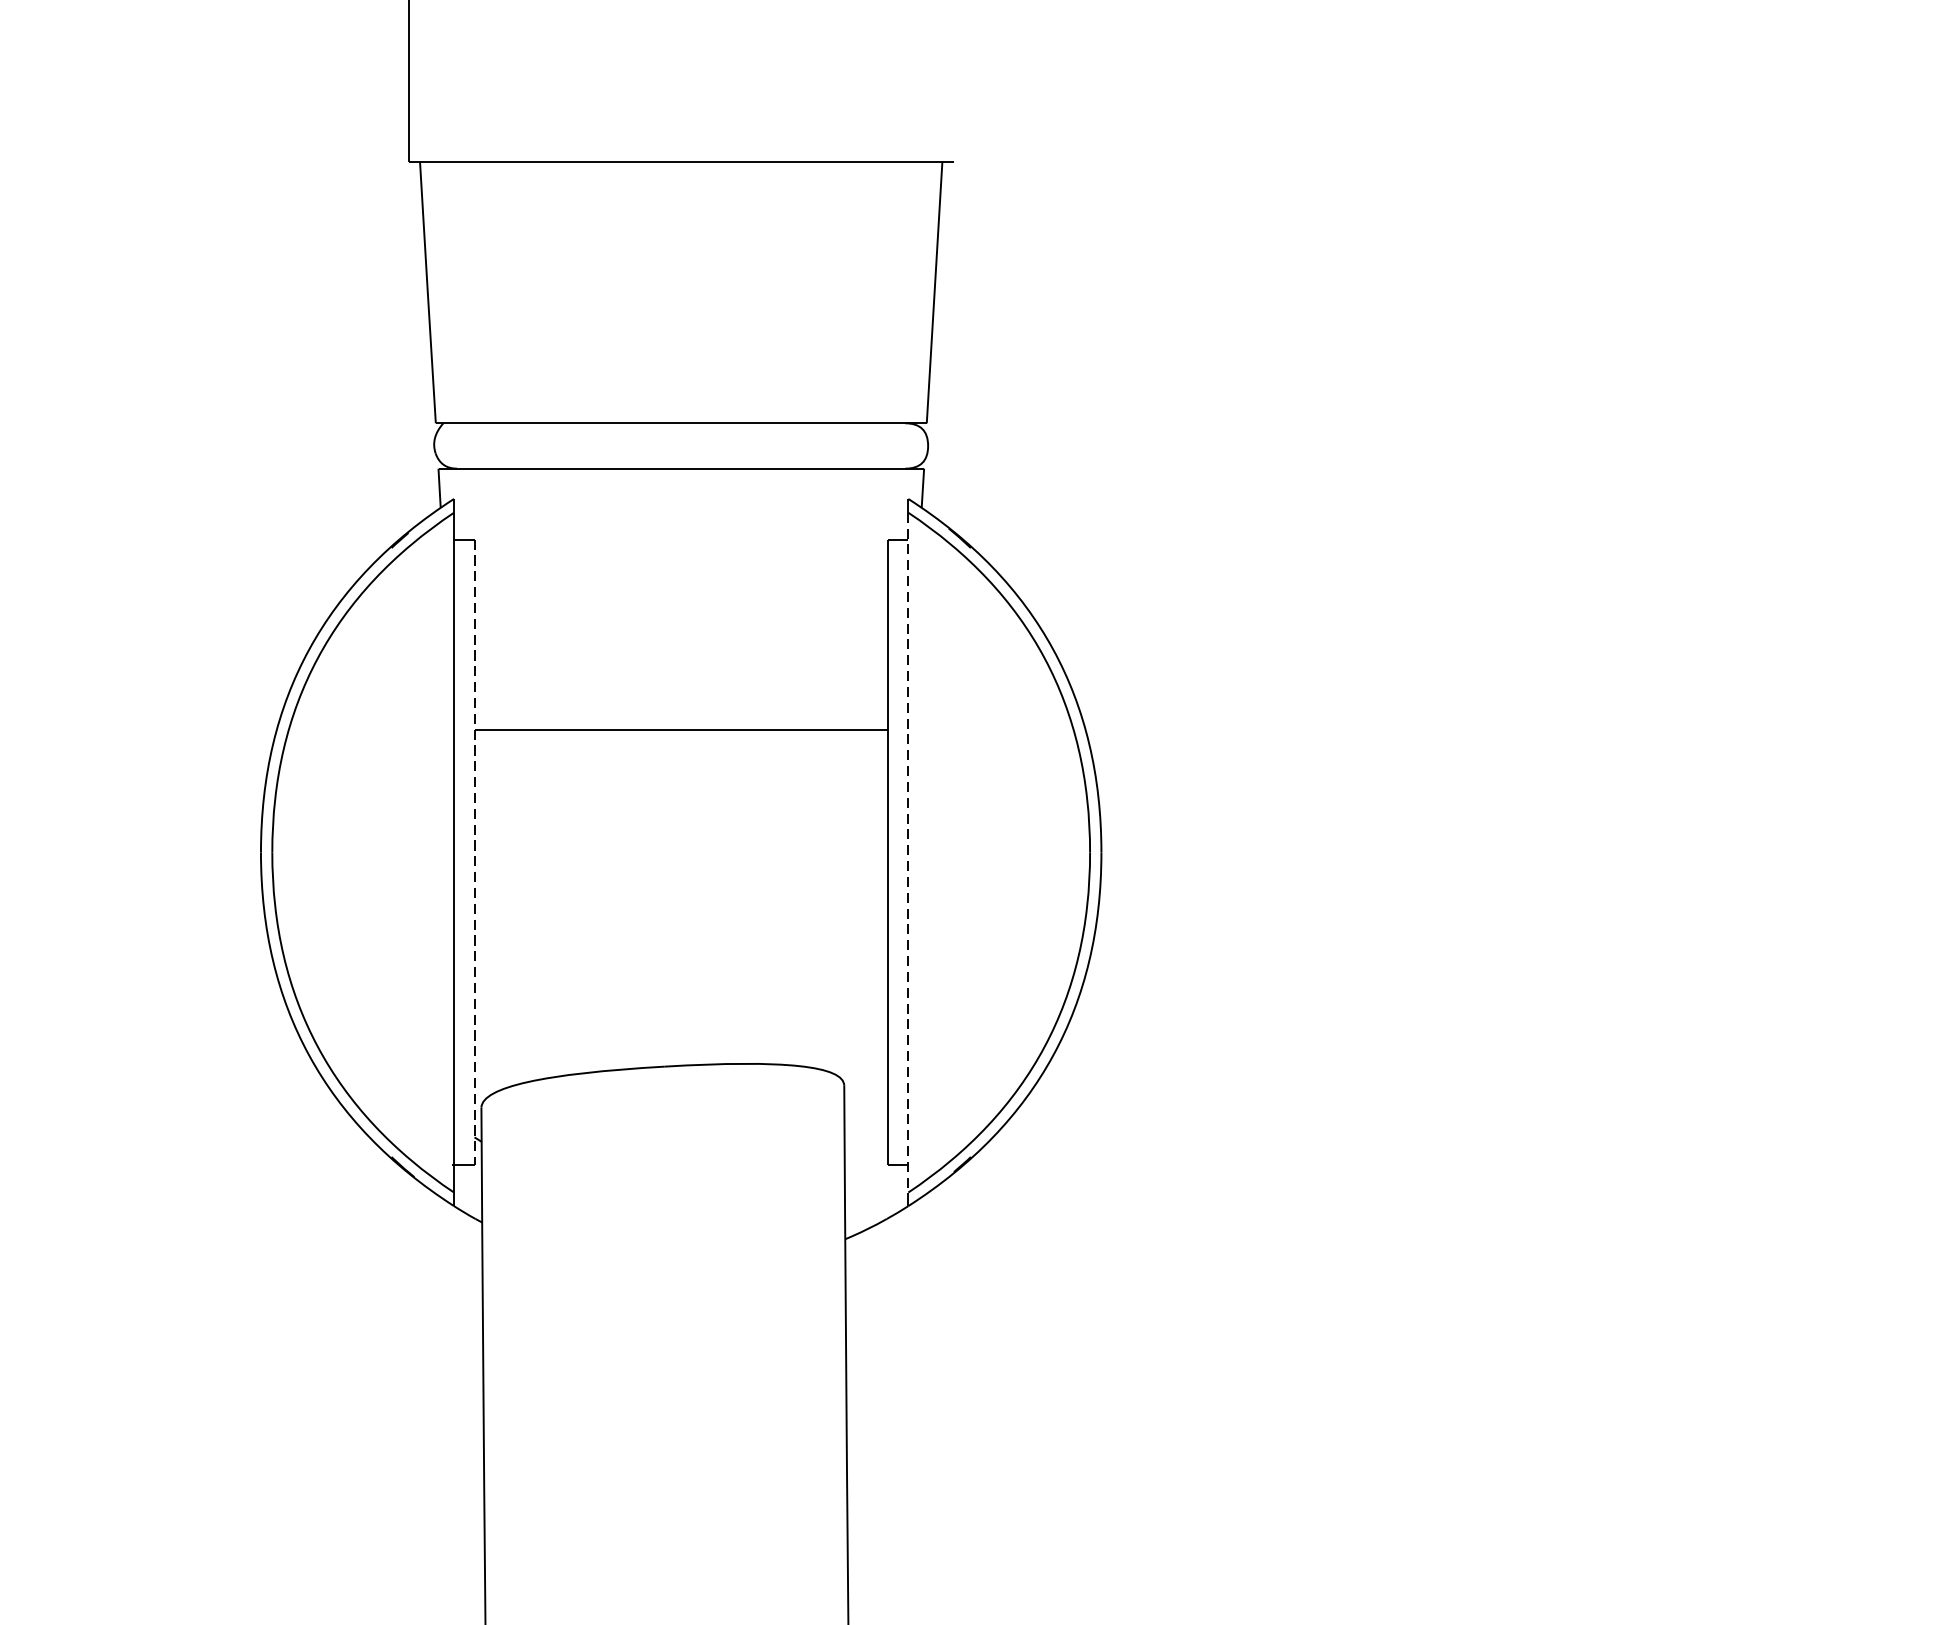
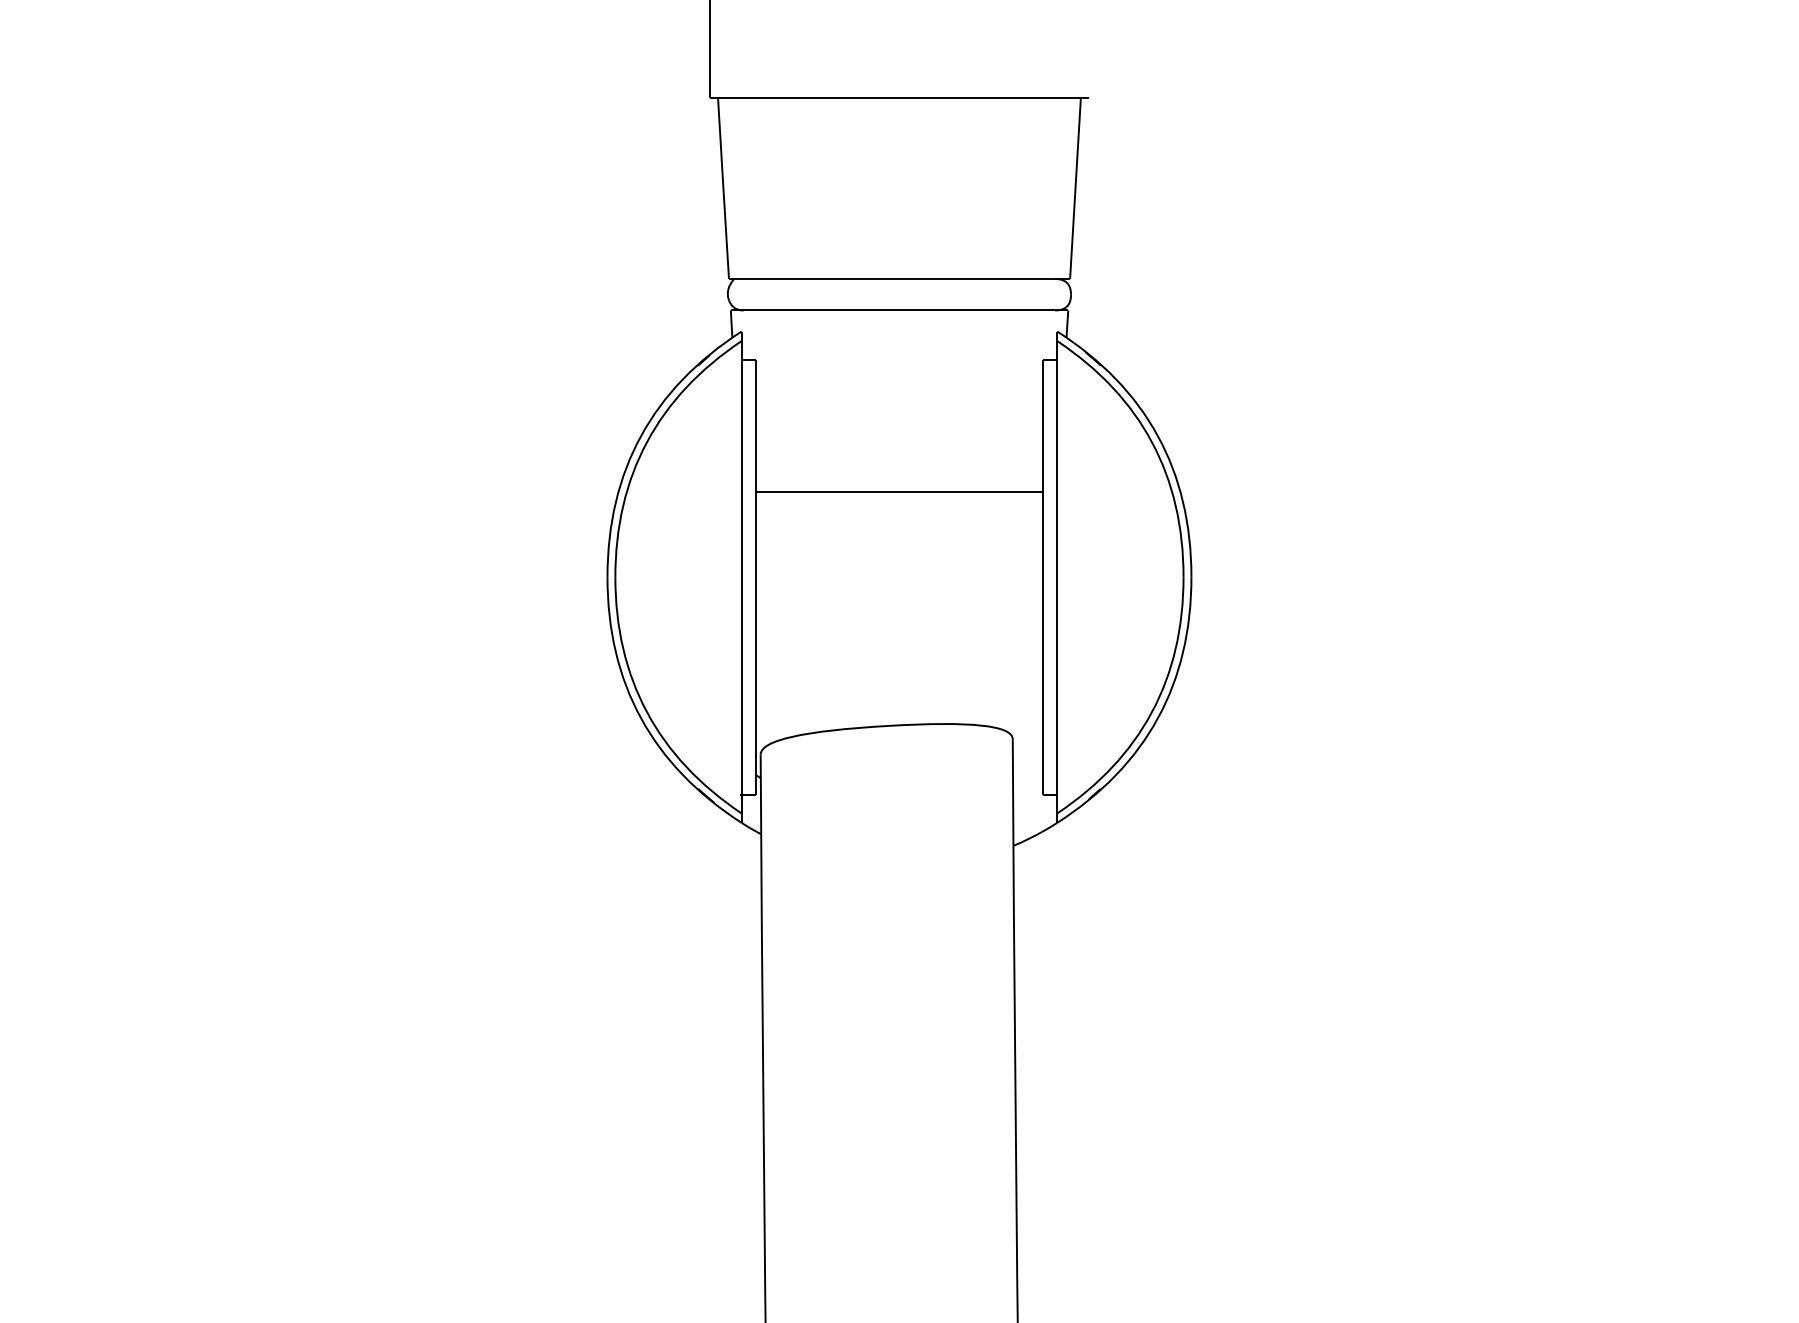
line: (473, 852) -> (755, 577), dashed -> solid
line: (908, 852) -> (1057, 577), dashed -> solid

